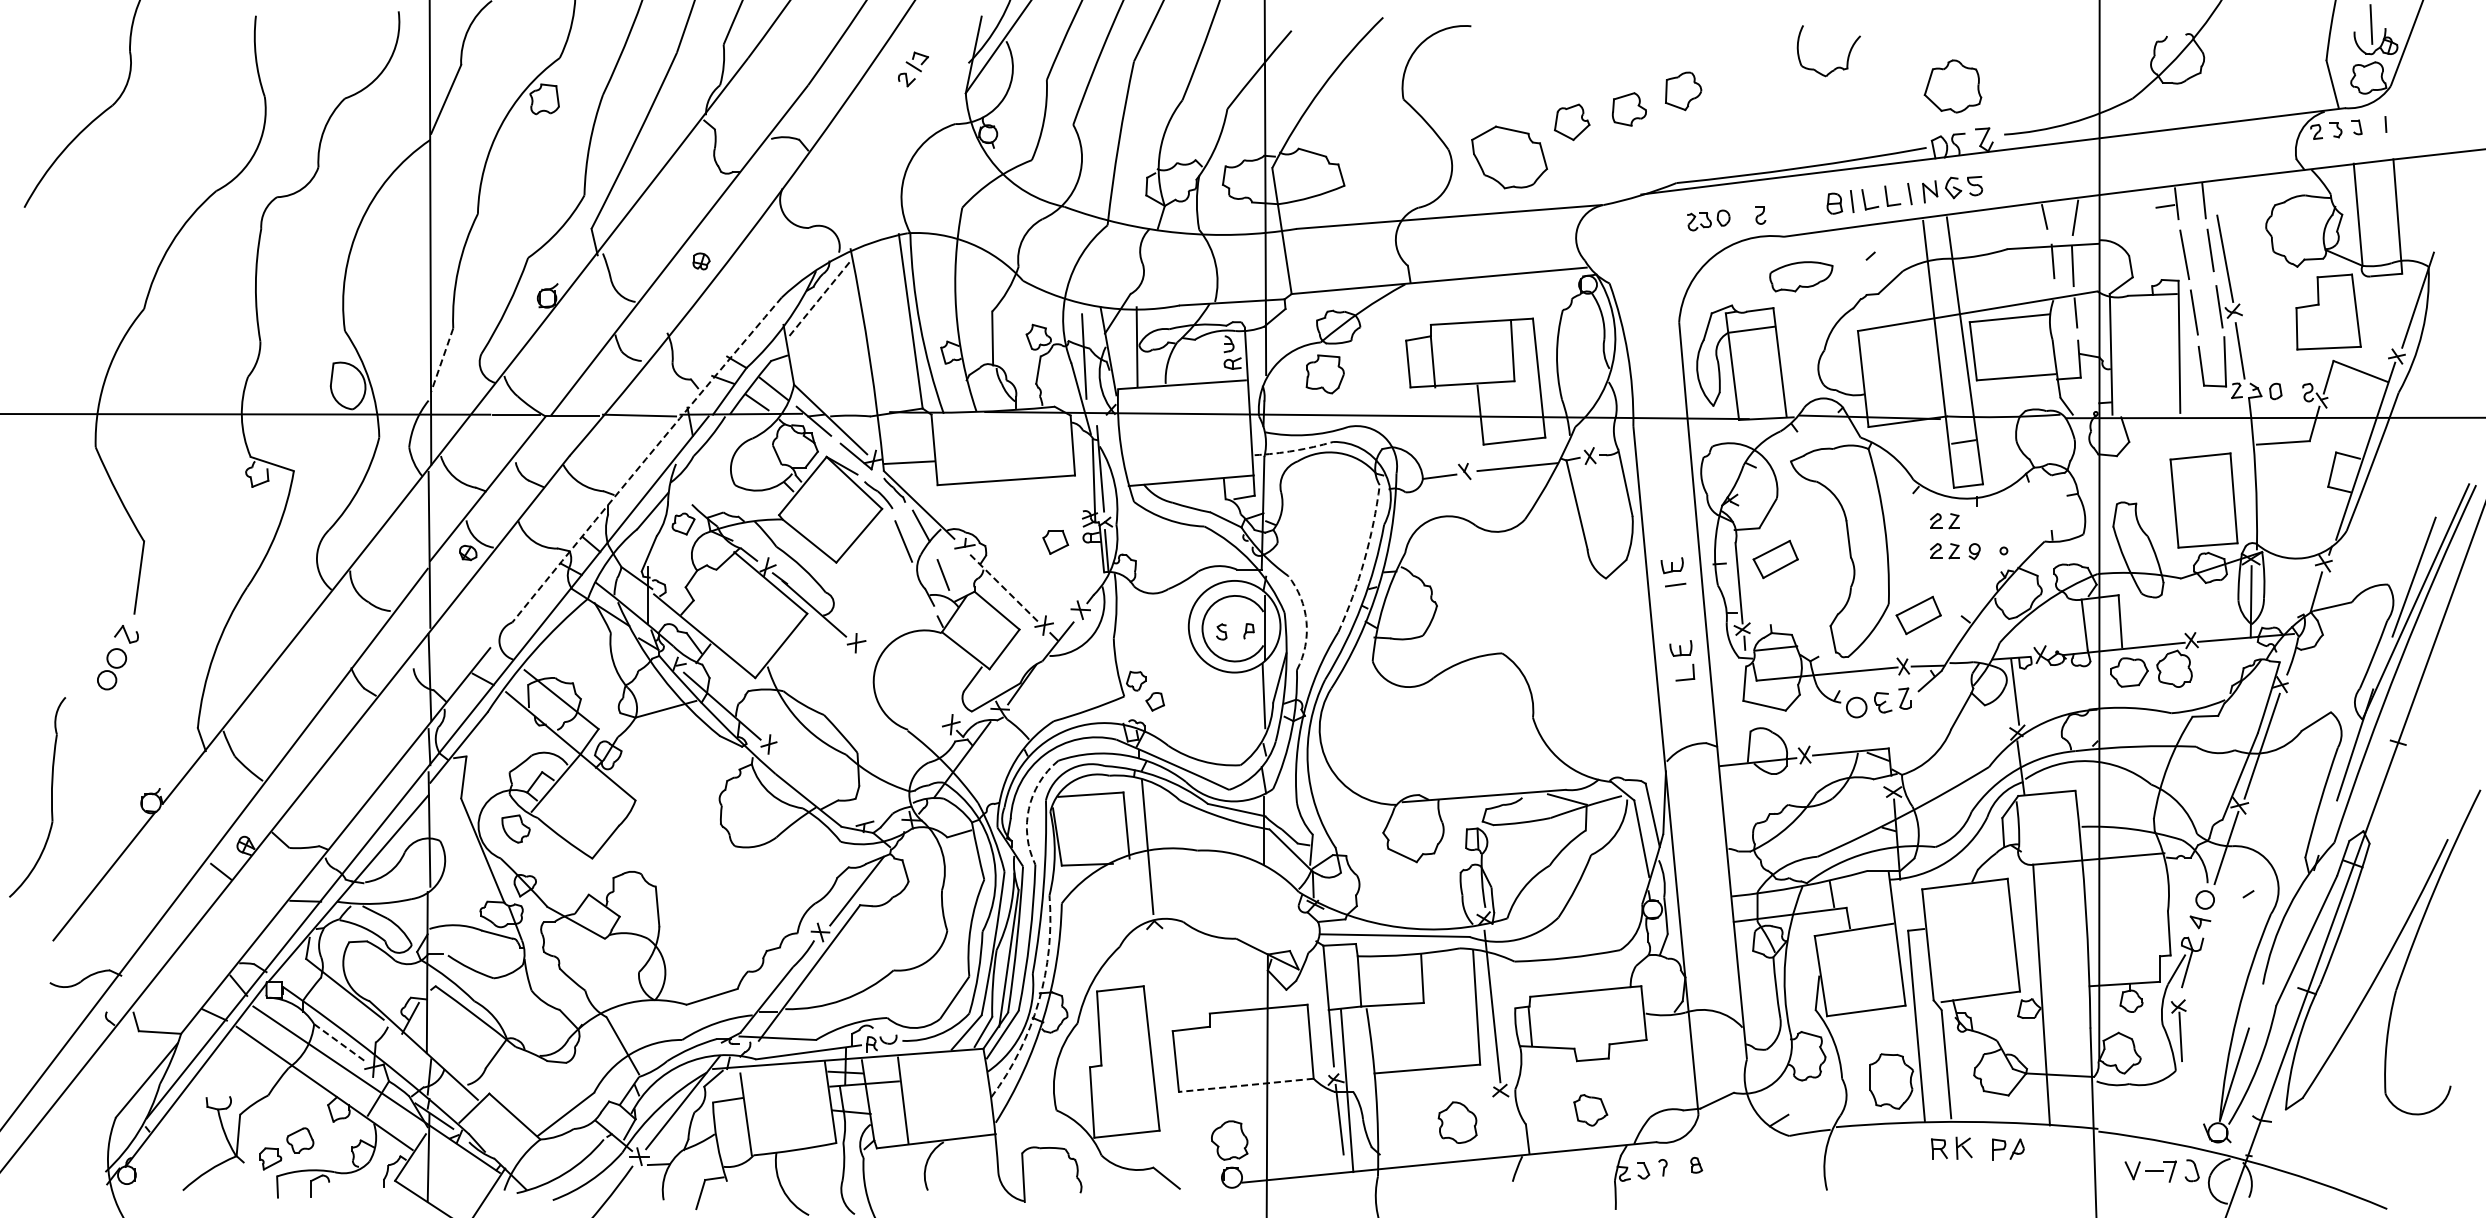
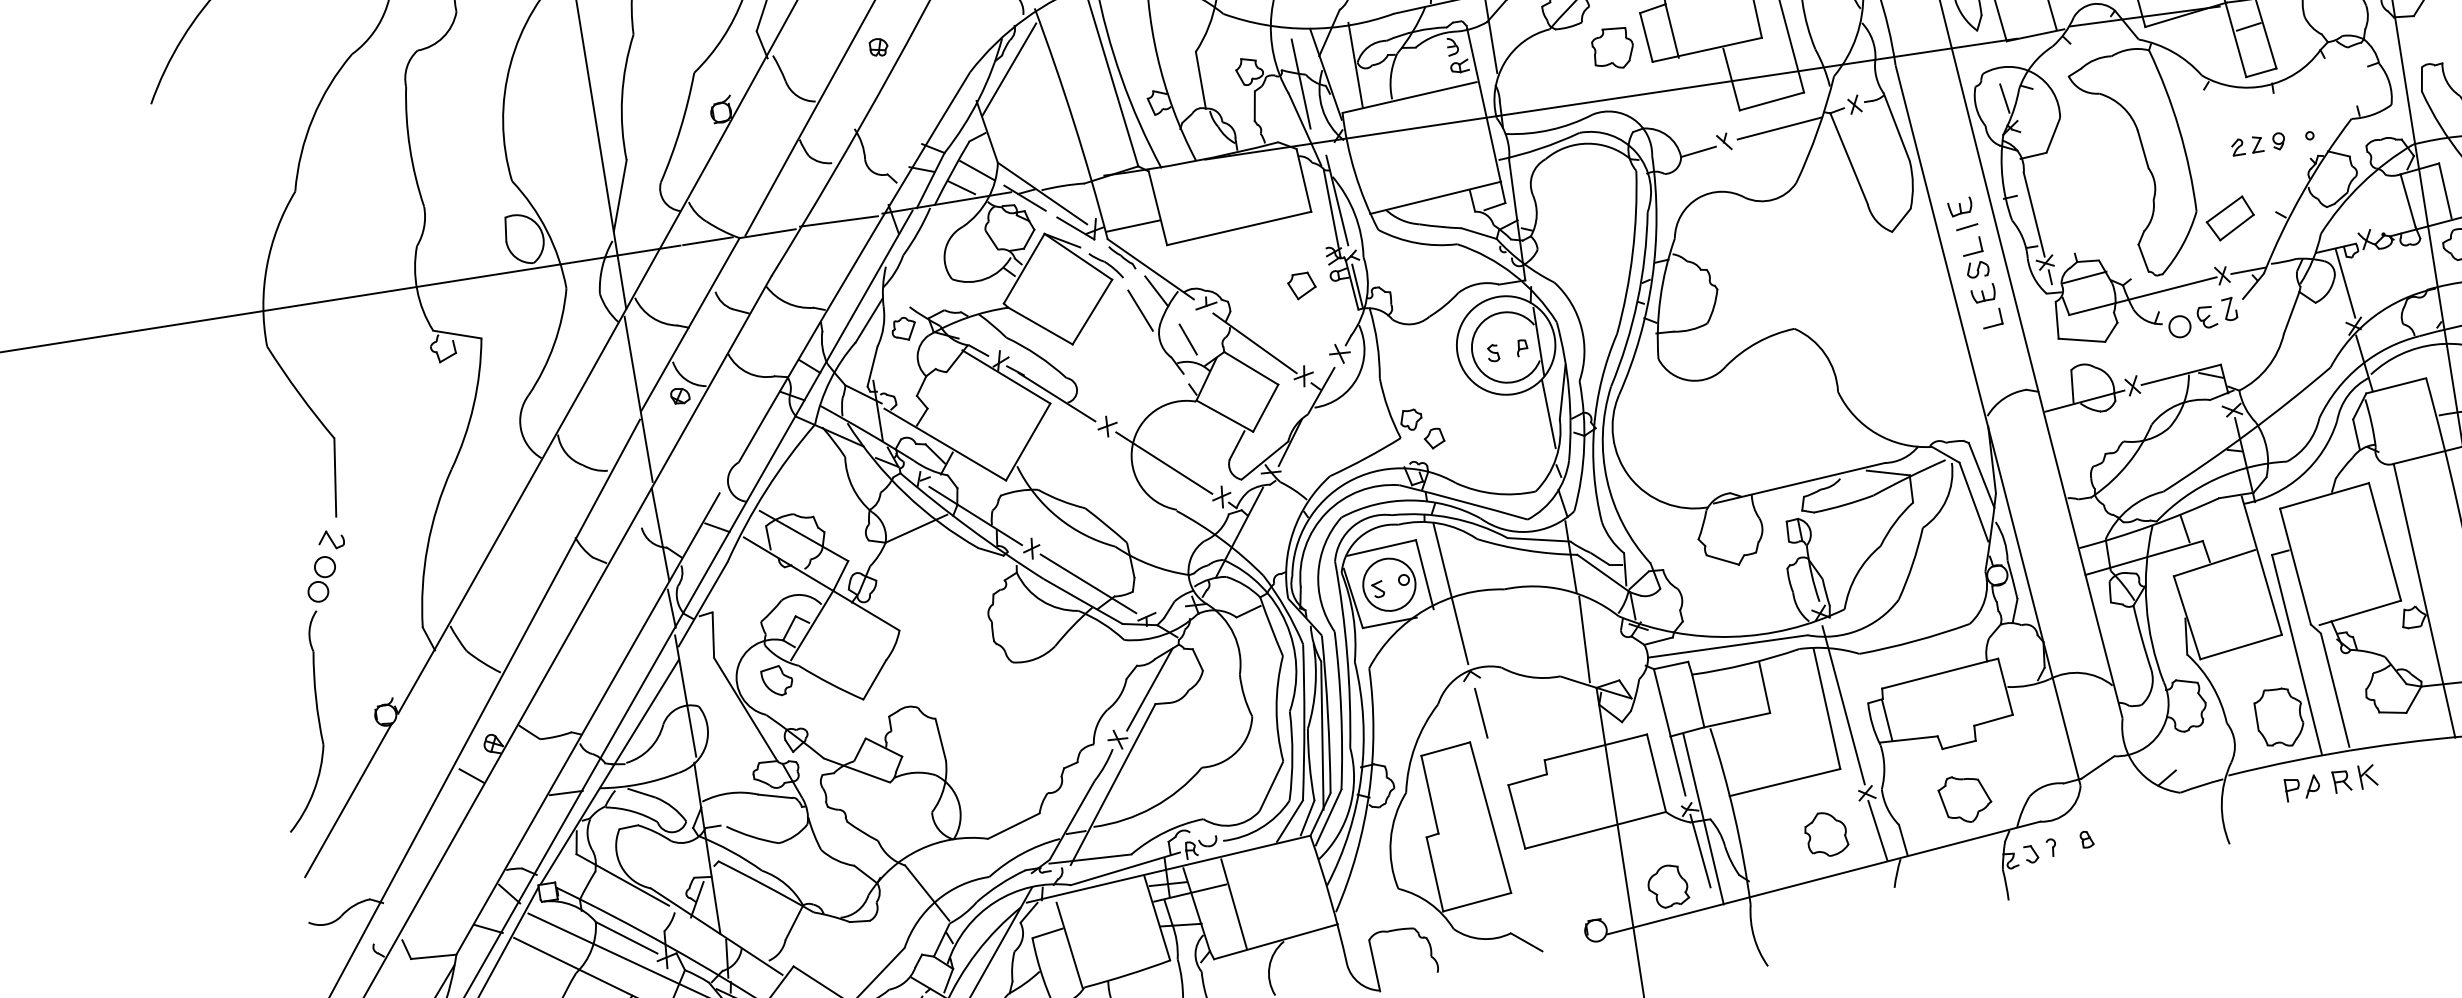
line: (818, 301) -> (1009, 70), dashed -> solid
line: (442, 360) -> (620, 196), dashed -> solid
part: (1324, 374) -> (1612, 48), moved
arc: (1294, 450) -> (1540, 148), dashed -> solid
arc: (645, 459) -> (852, 267), dashed -> solid
line: (1728, 472) -> (2004, 98), added
part: (1944, 521) -> (2241, 114), removed
part: (1775, 559) -> (2068, 183), removed
arc: (1364, 560) -> (1632, 253), dashed -> solid
line: (1004, 588) -> (1255, 343), dashed -> solid
part: (1678, 614) -> (1975, 257), added
arc: (1306, 621) -> (1581, 327), dashed -> solid
line: (902, 684) -> (1163, 462), added
line: (815, 784) -> (1087, 583), added
part: (51, 797) -> (318, 719), moved
arc: (1028, 808) -> (1317, 573), dashed -> solid
part: (1092, 829) -> (1389, 584), added
line: (1263, 908) -> (1584, 639), added
line: (1158, 960) -> (1481, 712), added
arc: (1038, 1001) -> (1360, 776), dashed -> solid
line: (340, 1043) -> (627, 938), dashed -> solid
line: (1246, 1085) -> (1595, 830), dashed -> solid
part: (1590, 1110) -> (1965, 799), size x1.43
line: (1505, 1126) -> (1877, 830), added
part: (1229, 1140) -> (1667, 886), moved
part: (2008, 1149) -> (2302, 788), moved

